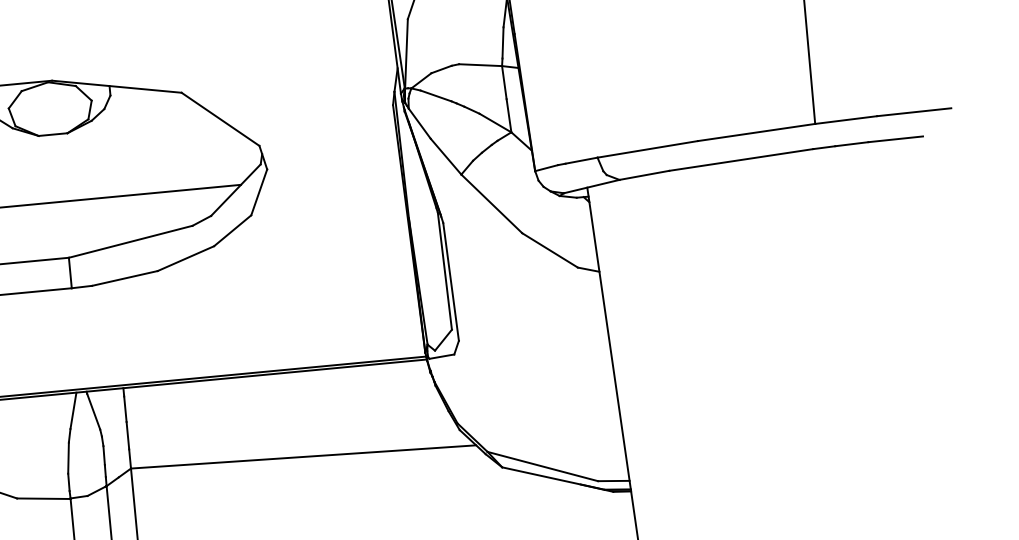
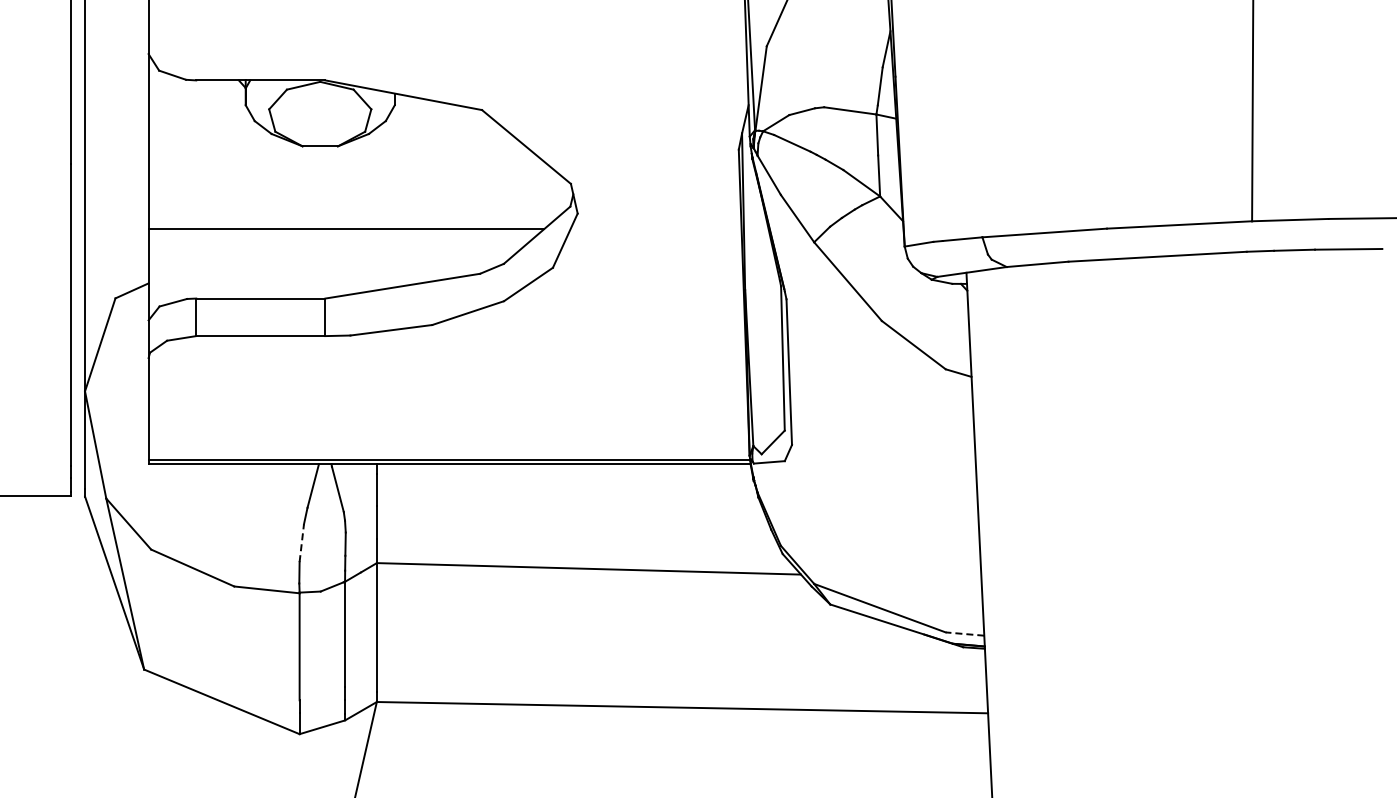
line: (68, 457) -> (301, 542), solid -> dashed
line: (613, 481) -> (964, 634), solid -> dashed

